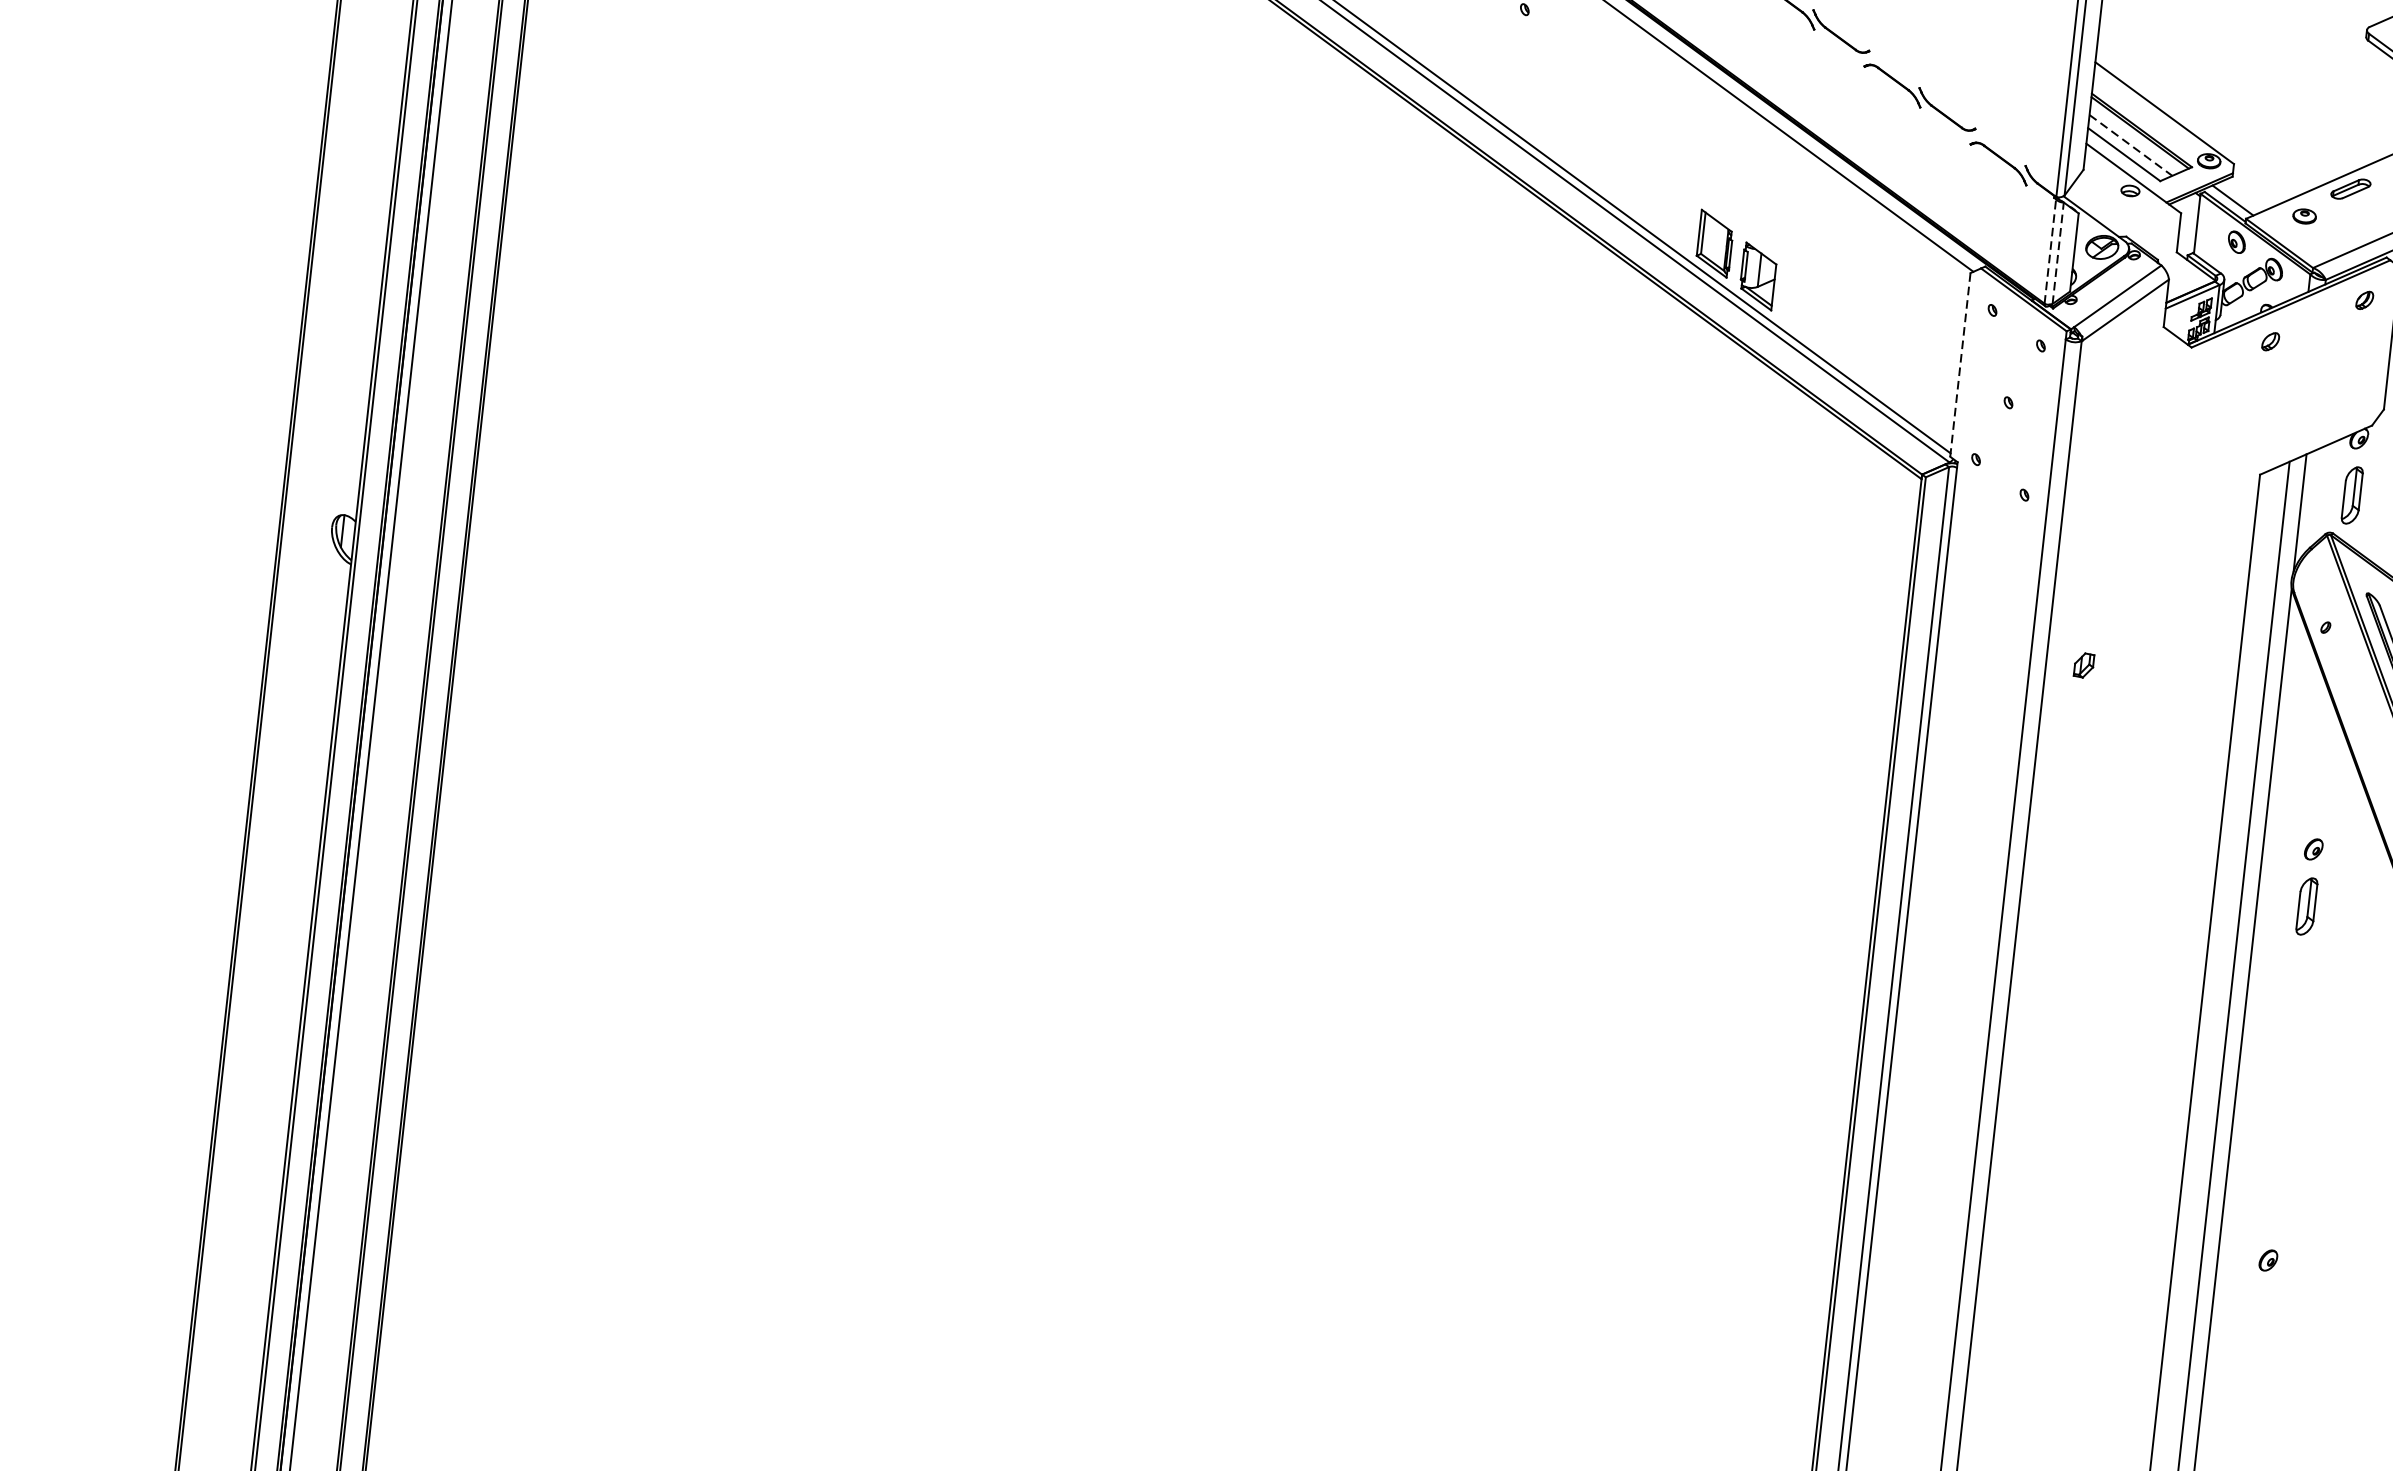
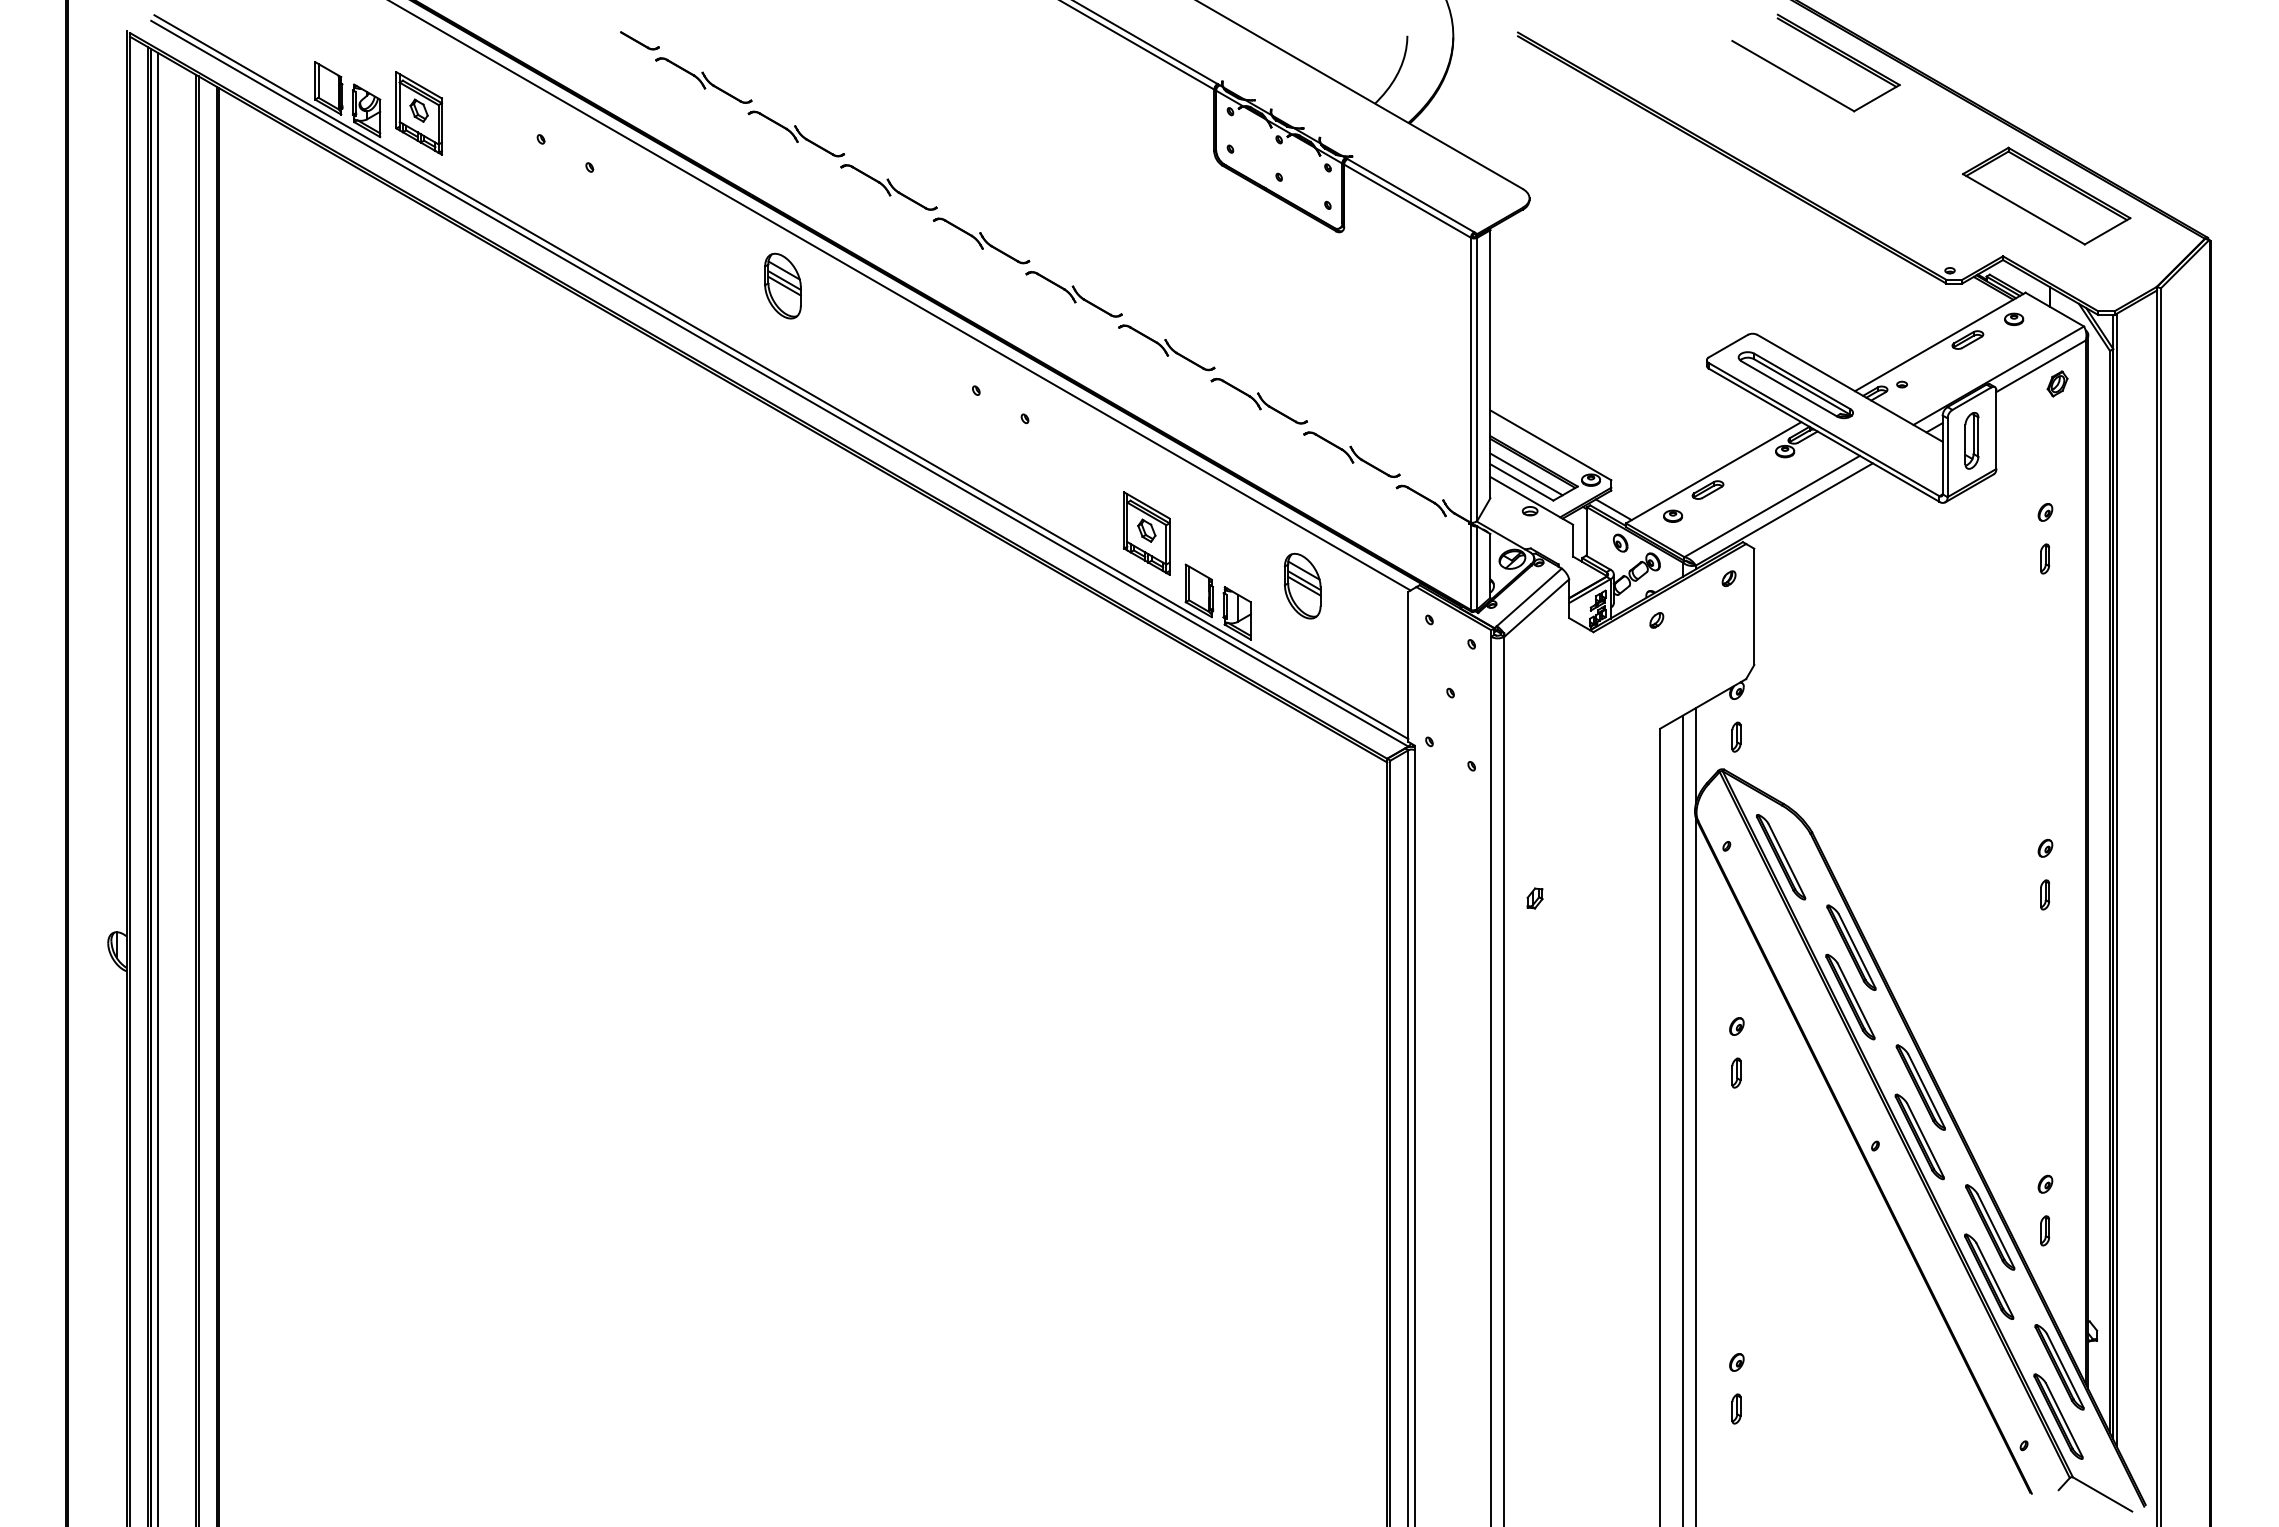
line: (2130, 145) -> (1526, 474), dashed -> solid
part: (1657, 166) -> (1146, 533), added
part: (1841, 251) -> (1302, 585), added
line: (2049, 251) -> (1470, 567), dashed -> solid
line: (2058, 252) -> (1477, 567), dashed -> solid
line: (1960, 364) -> (1408, 666), dashed -> solid
part: (2352, 494) -> (1736, 736), size x0.62
part: (2307, 905) -> (1736, 1072), size x0.62
part: (2261, 1316) -> (1736, 1408), added

